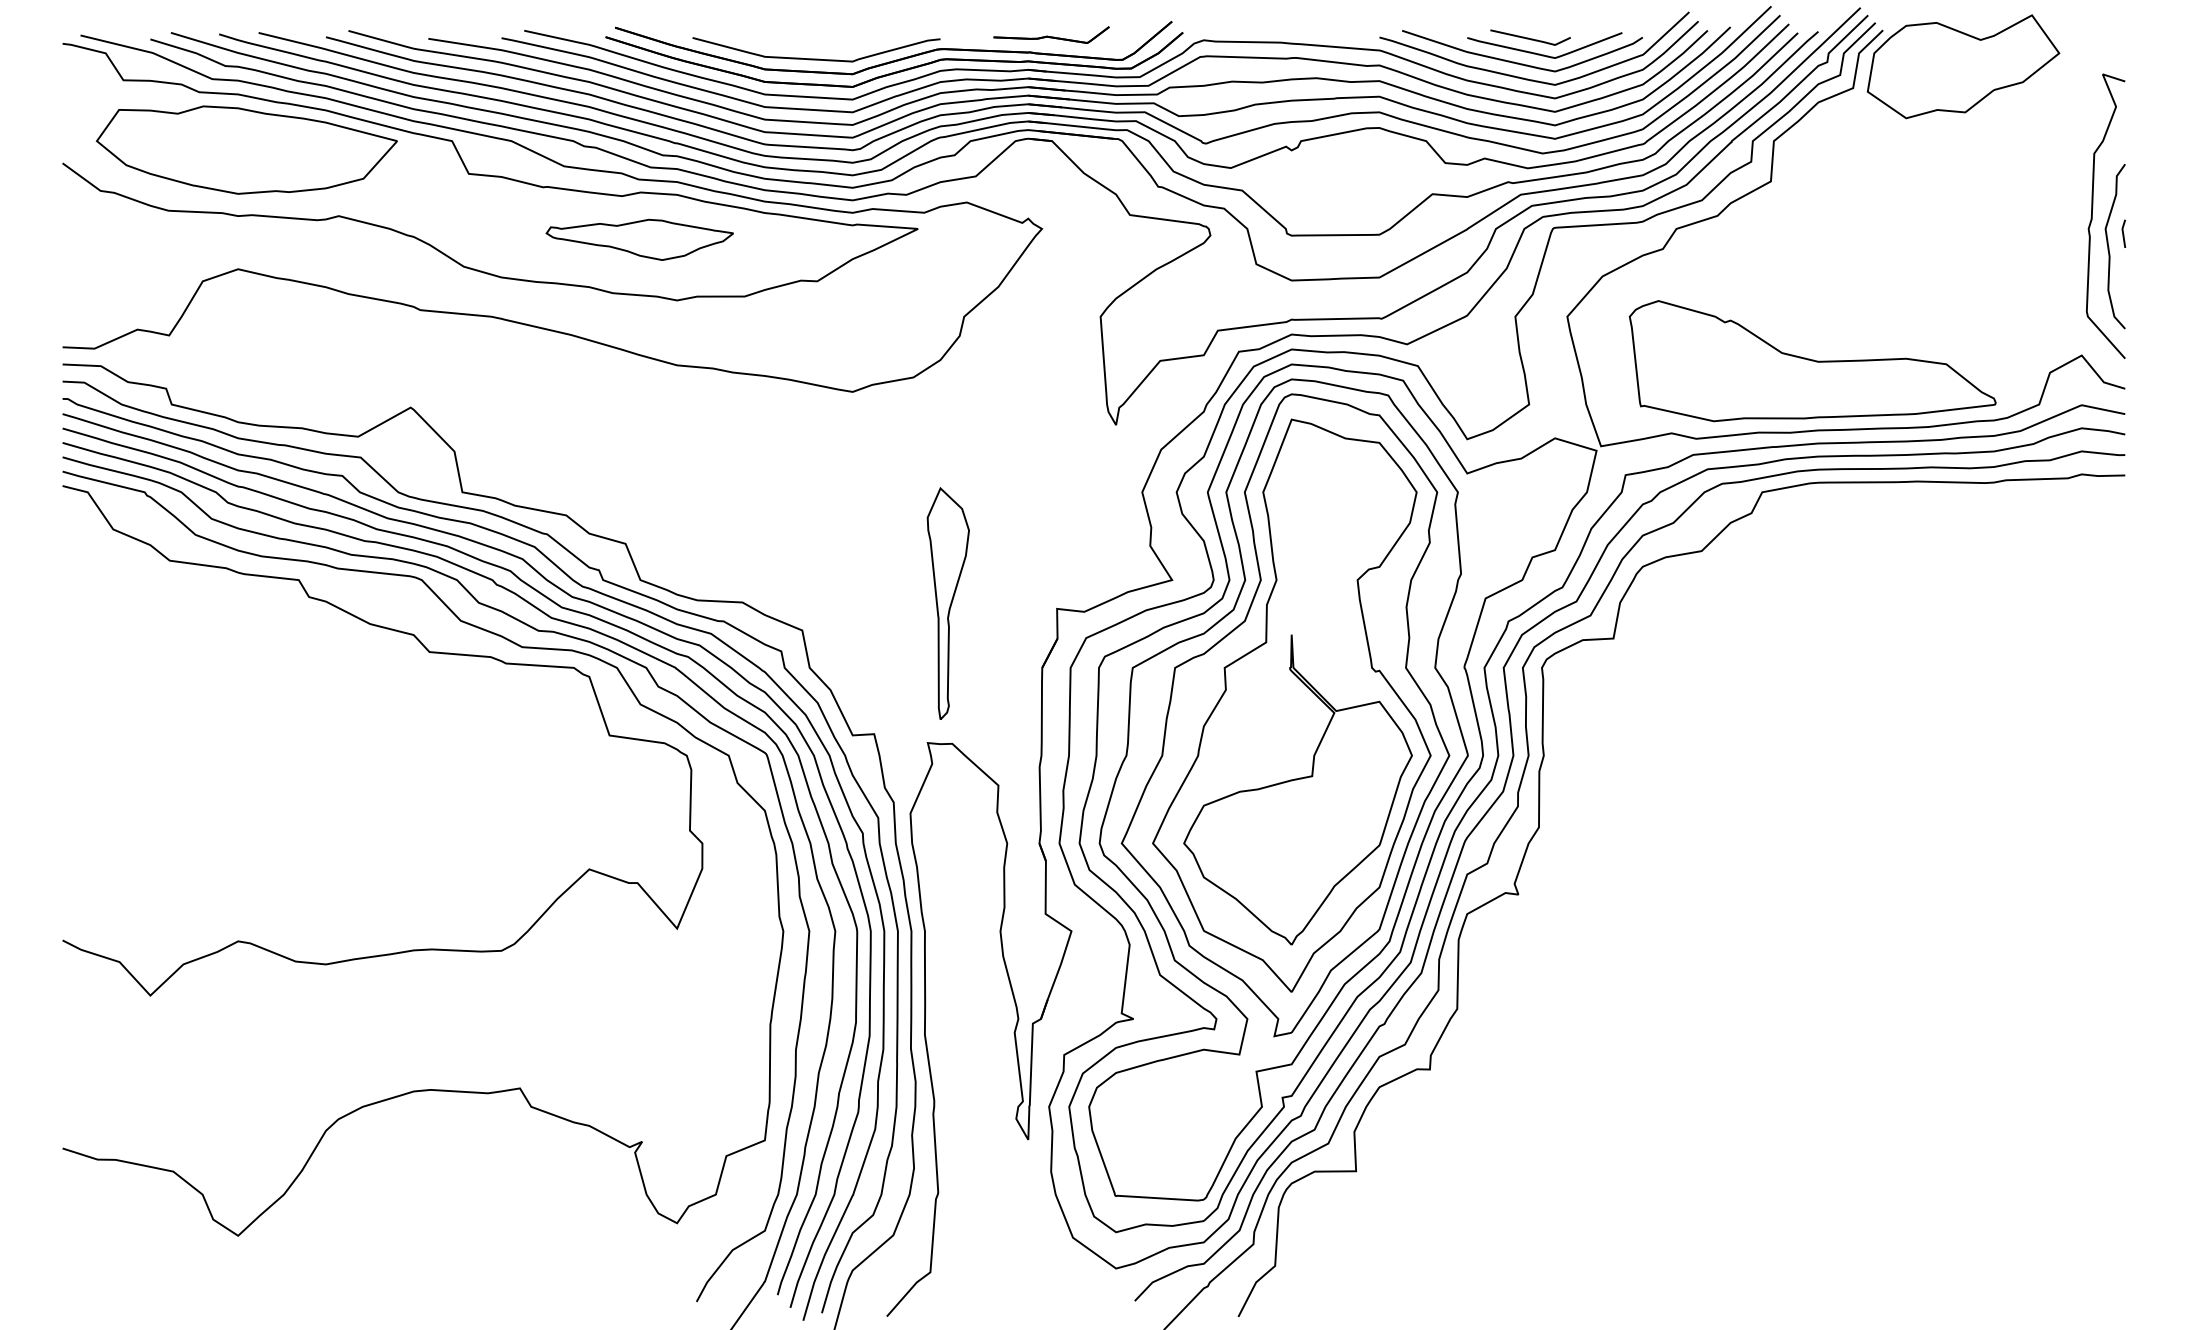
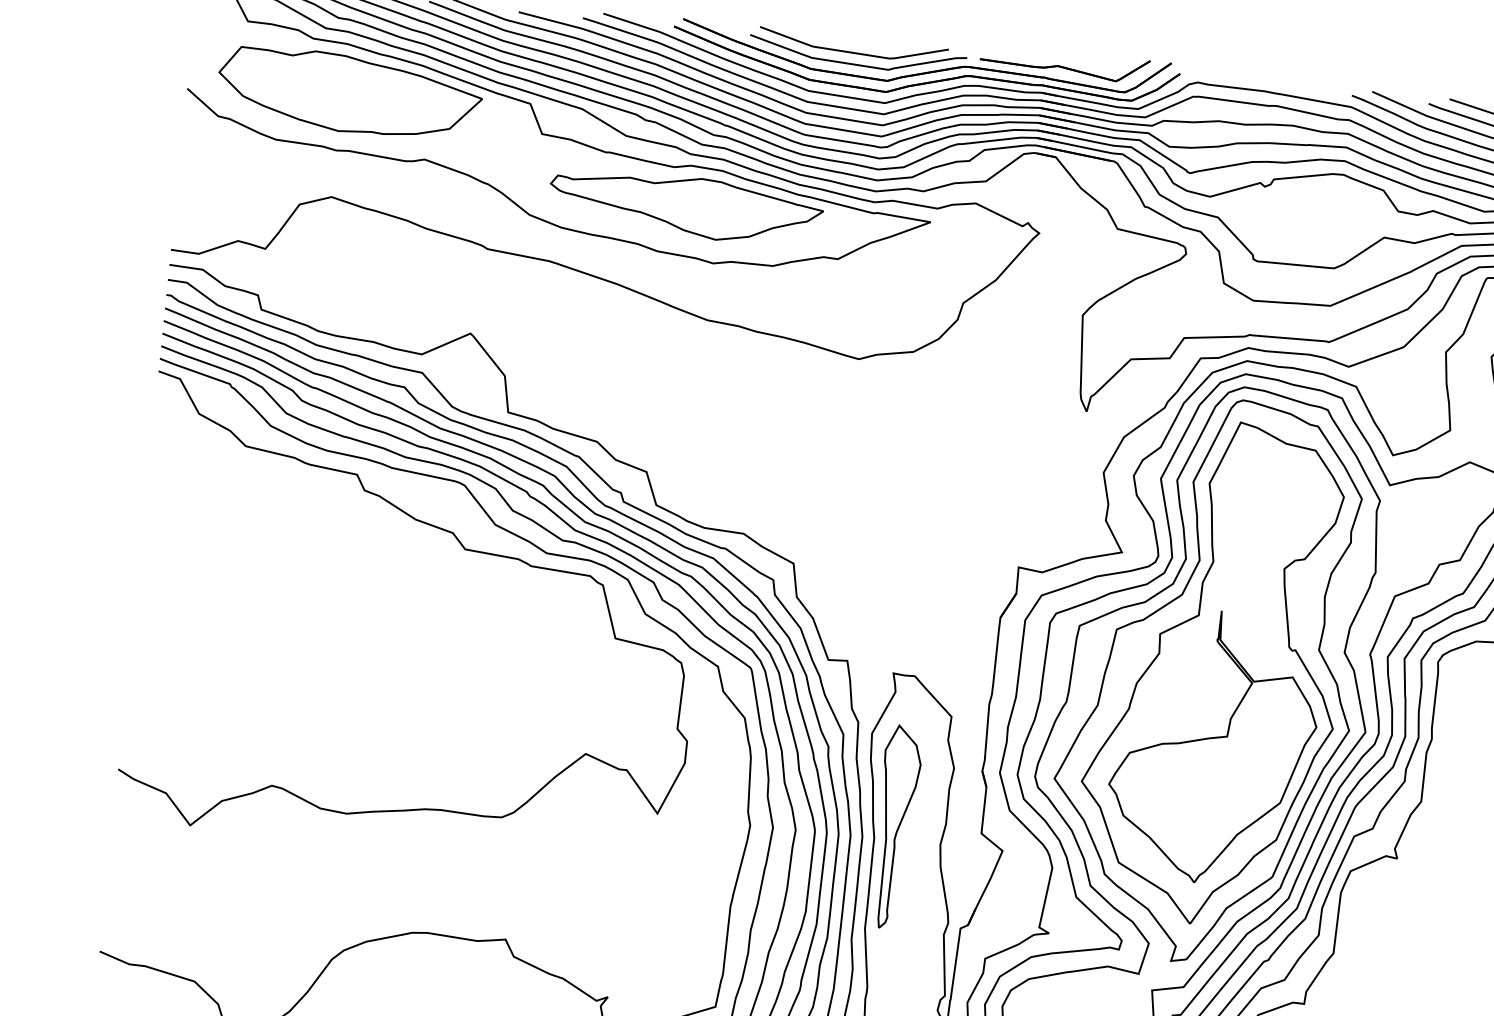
part: (1051, 34) -> (1064, 63), size x1.67
curve: (810, 45) -> (852, 52), added
part: (639, 239) -> (685, 206), size x1.67
part: (947, 603) -> (895, 827), moved

